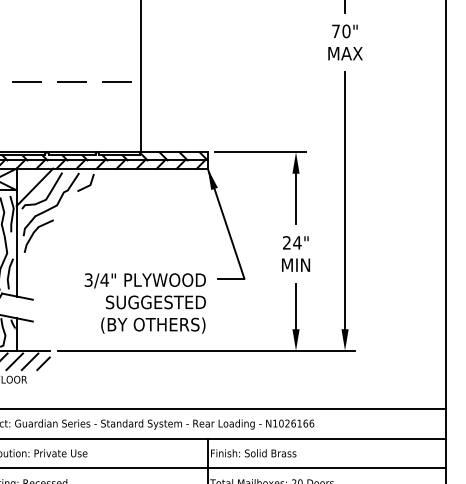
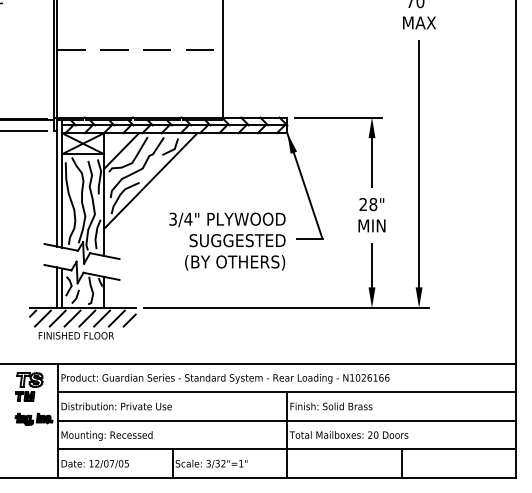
line: (65, 218) -> (150, 181), added
text: (297, 242) -> (373, 204), 24" -> 28"
text: (145, 303) -> (227, 241), moved

